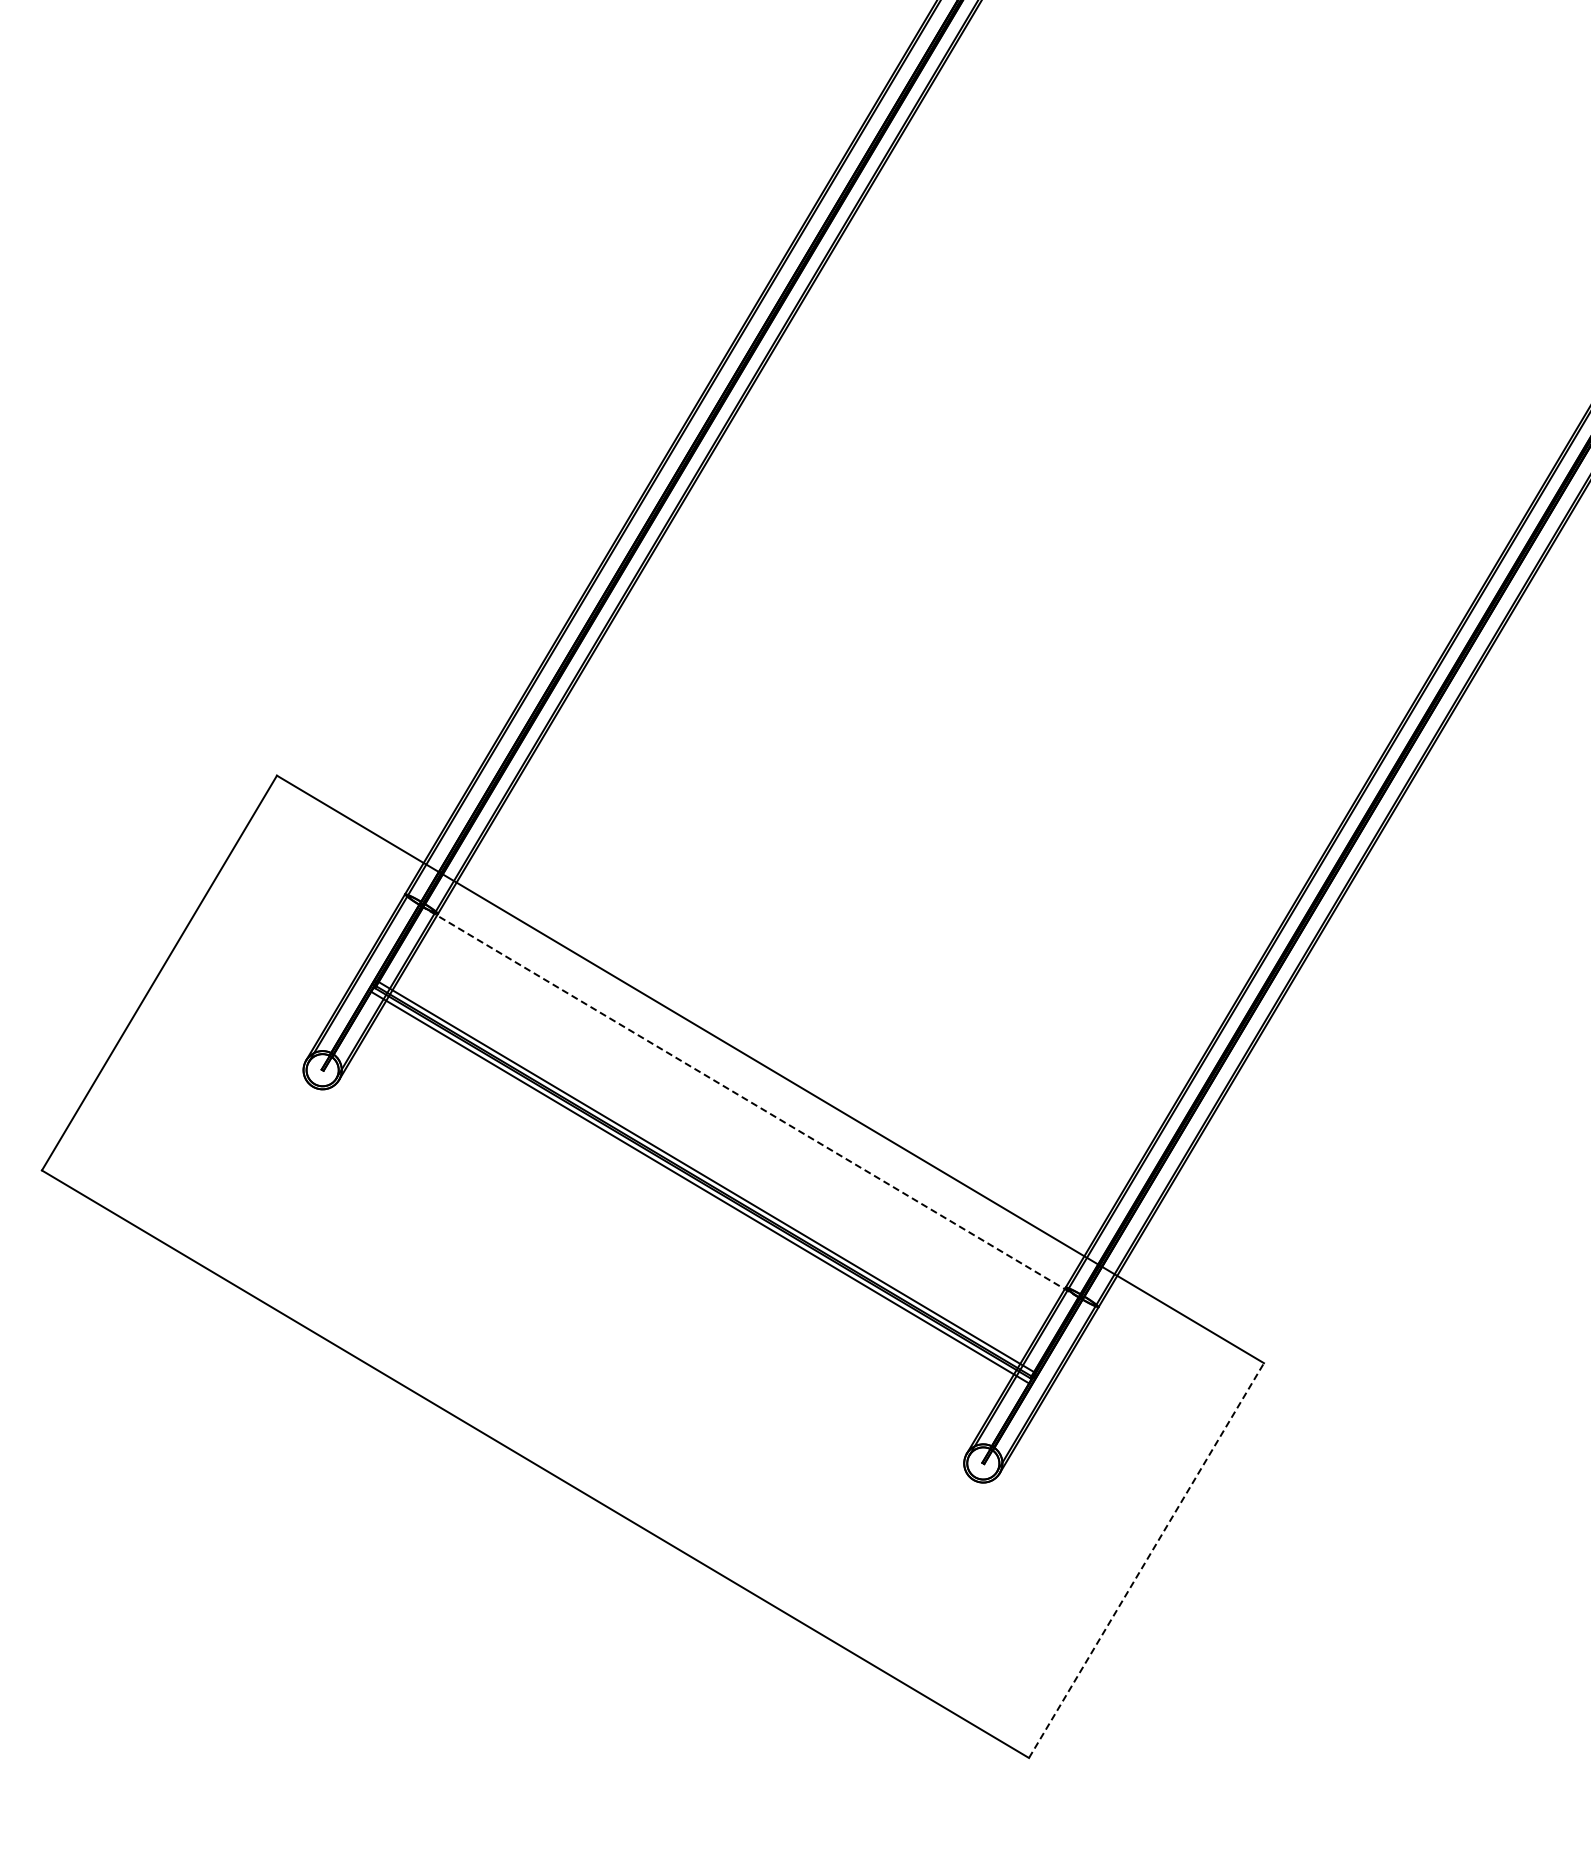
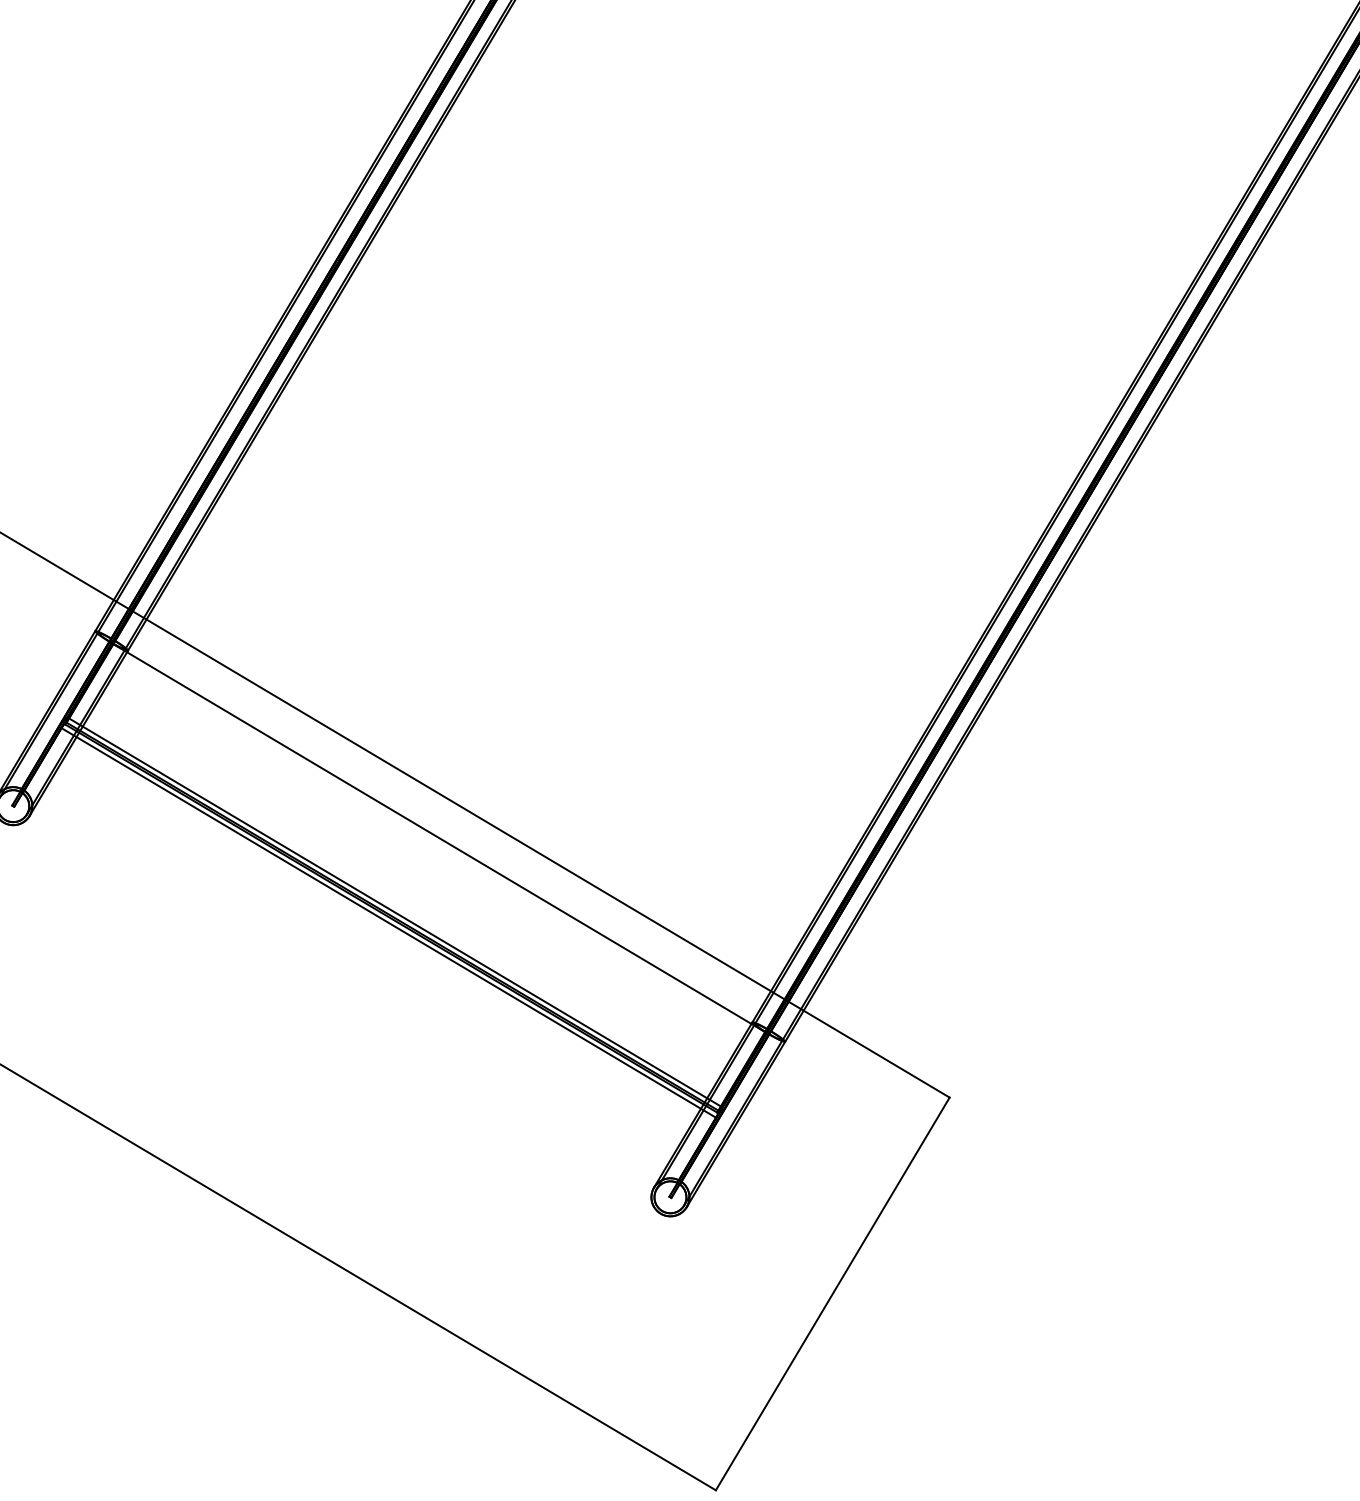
line: (750, 1102) -> (438, 838), dashed -> solid
line: (1146, 1560) -> (832, 1293), dashed -> solid

